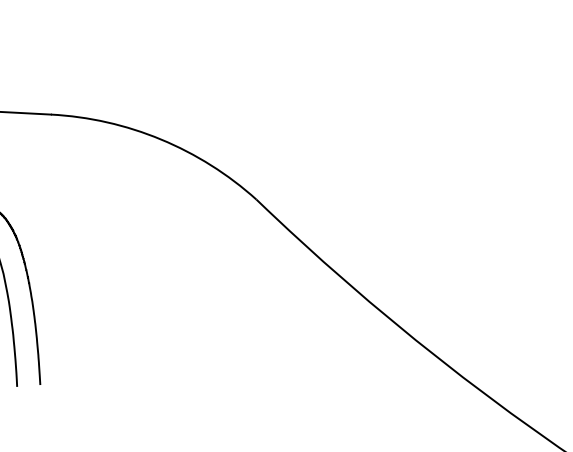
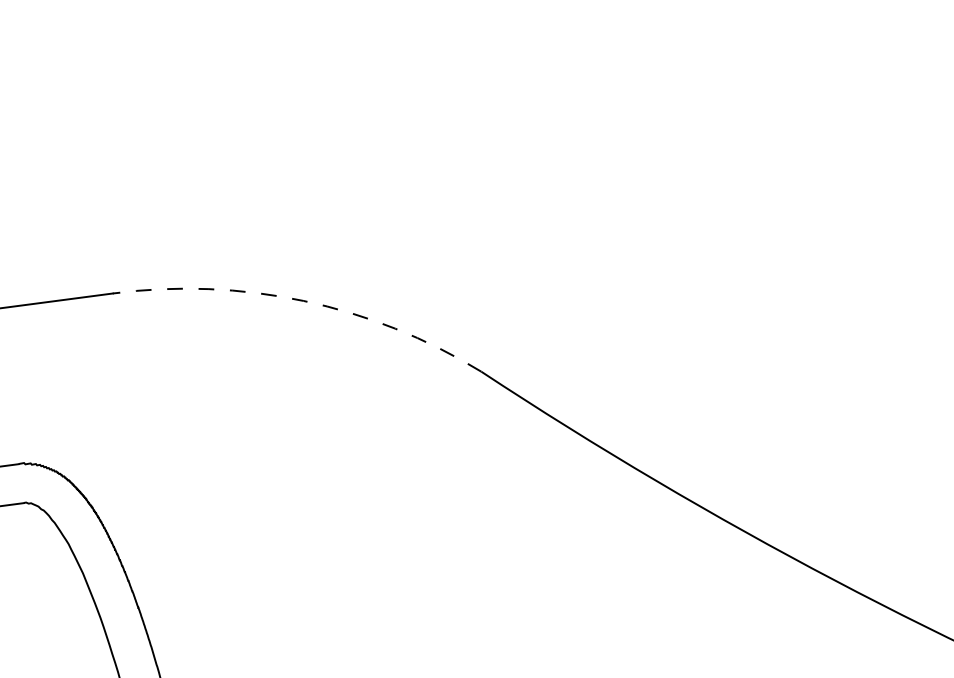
arc: (161, 139) -> (304, 300), solid -> dashed

